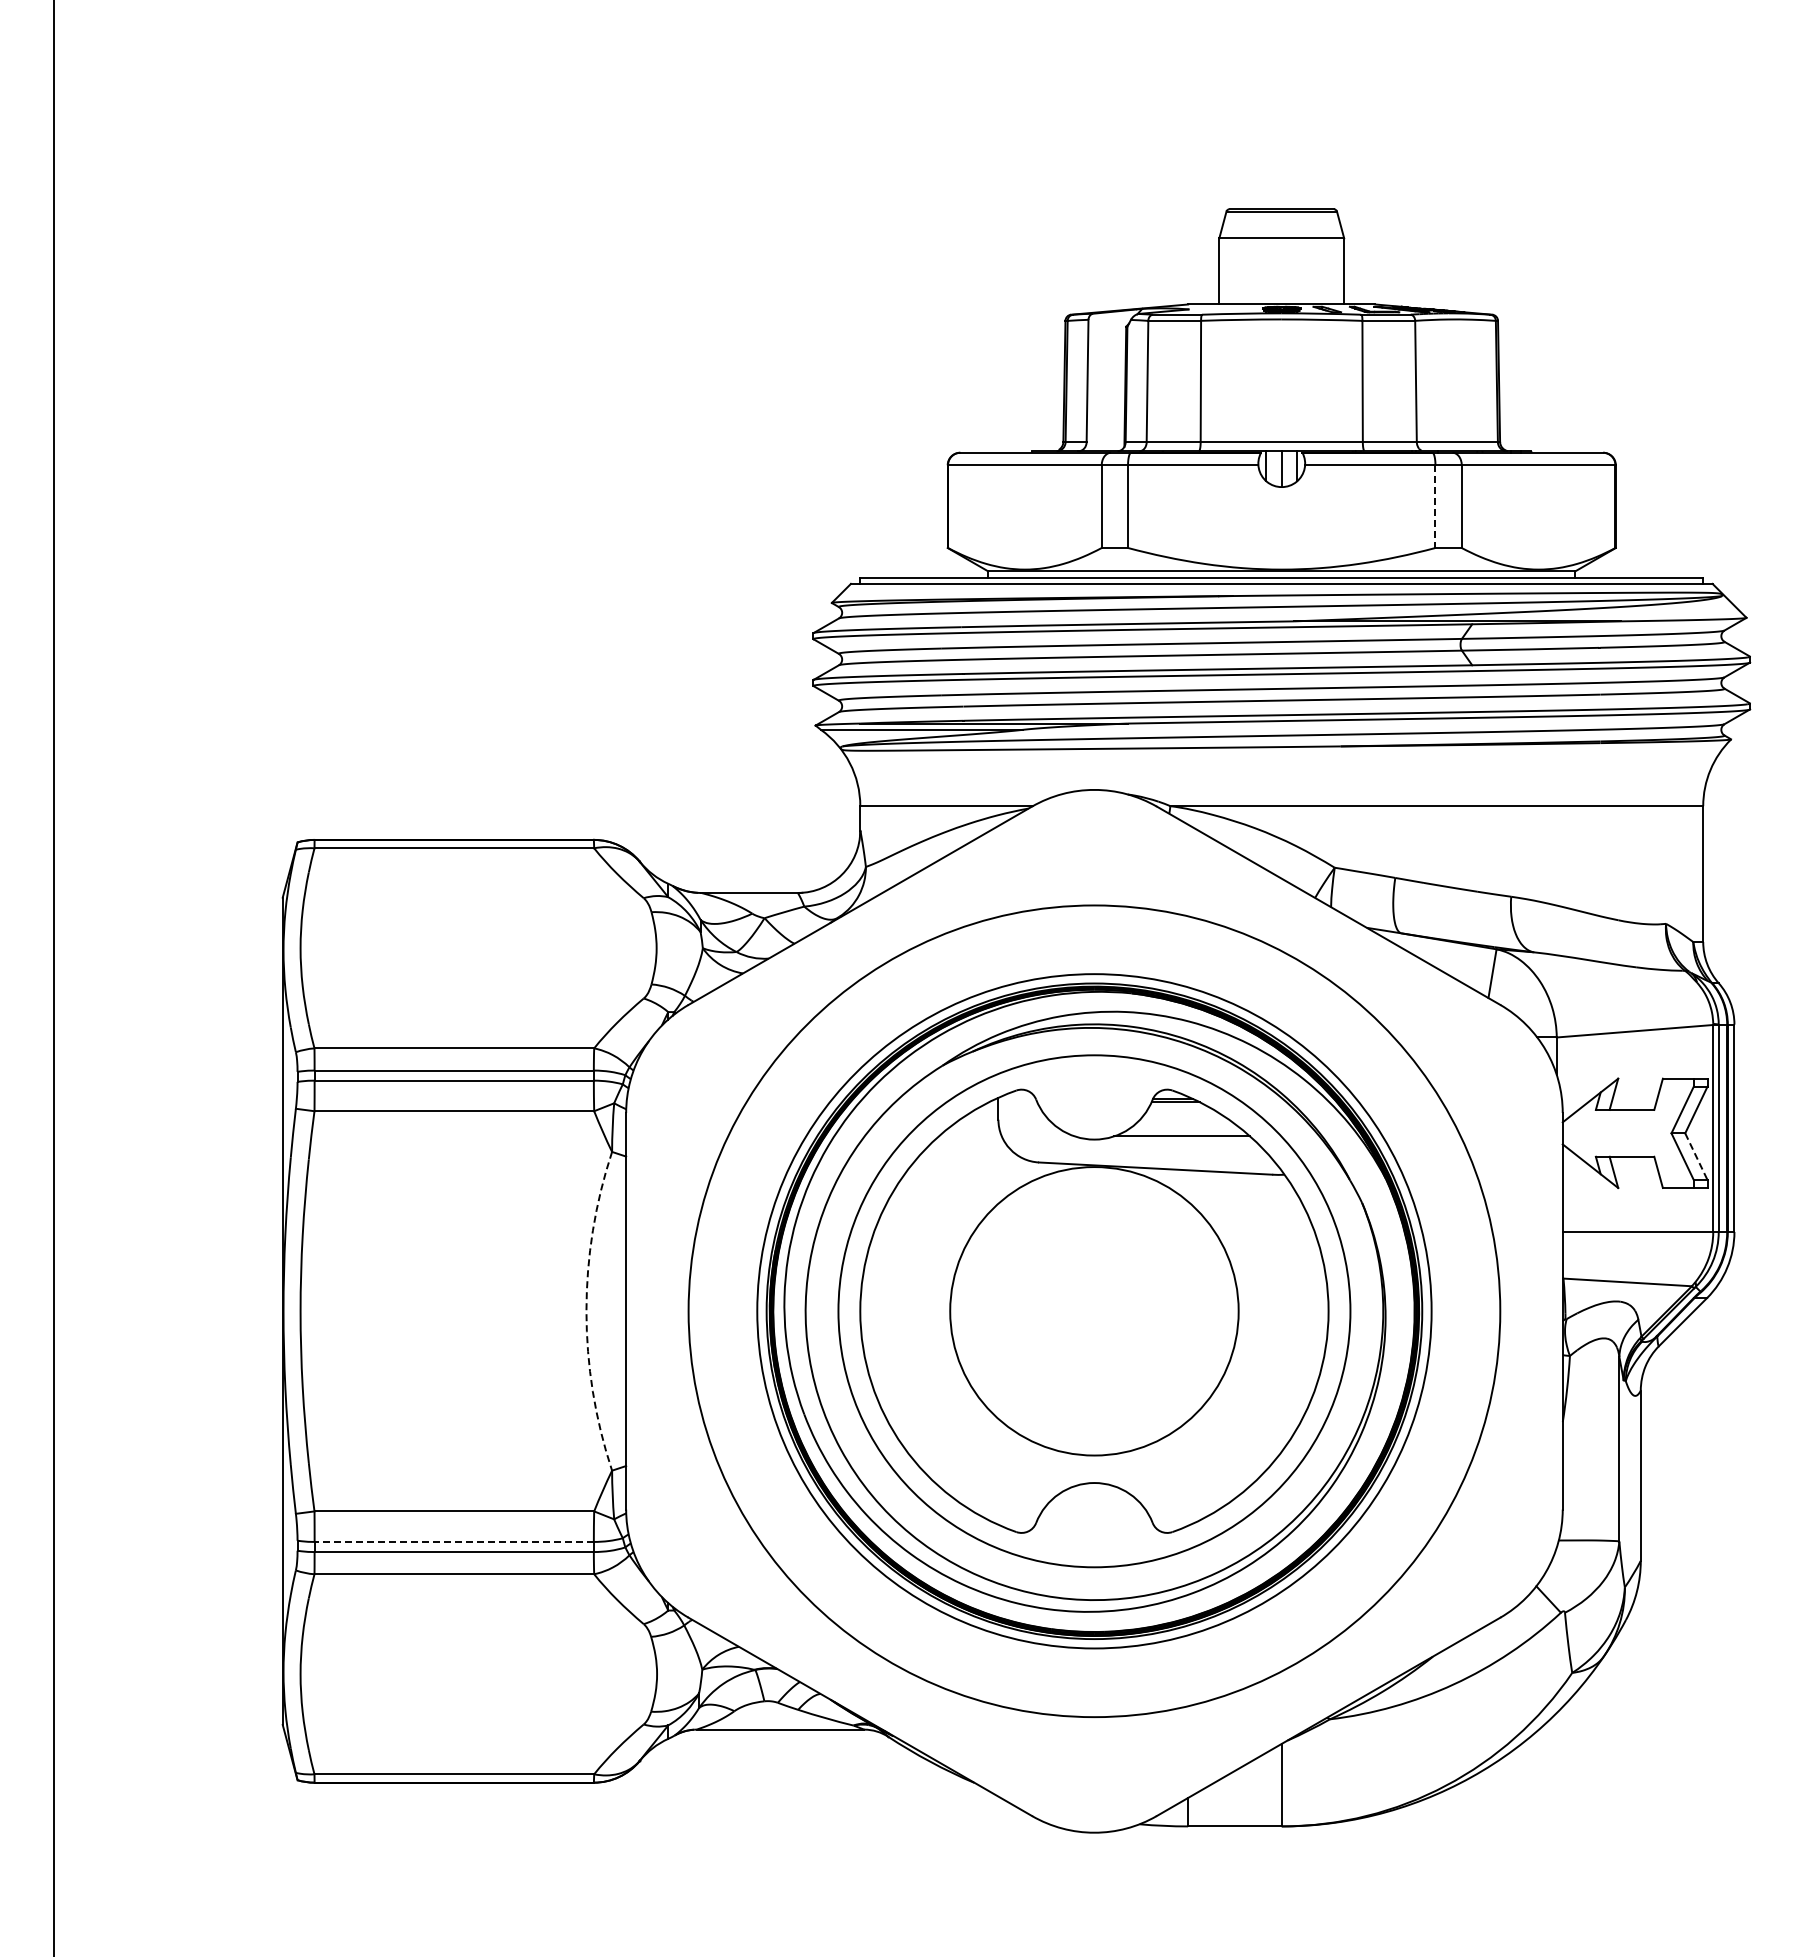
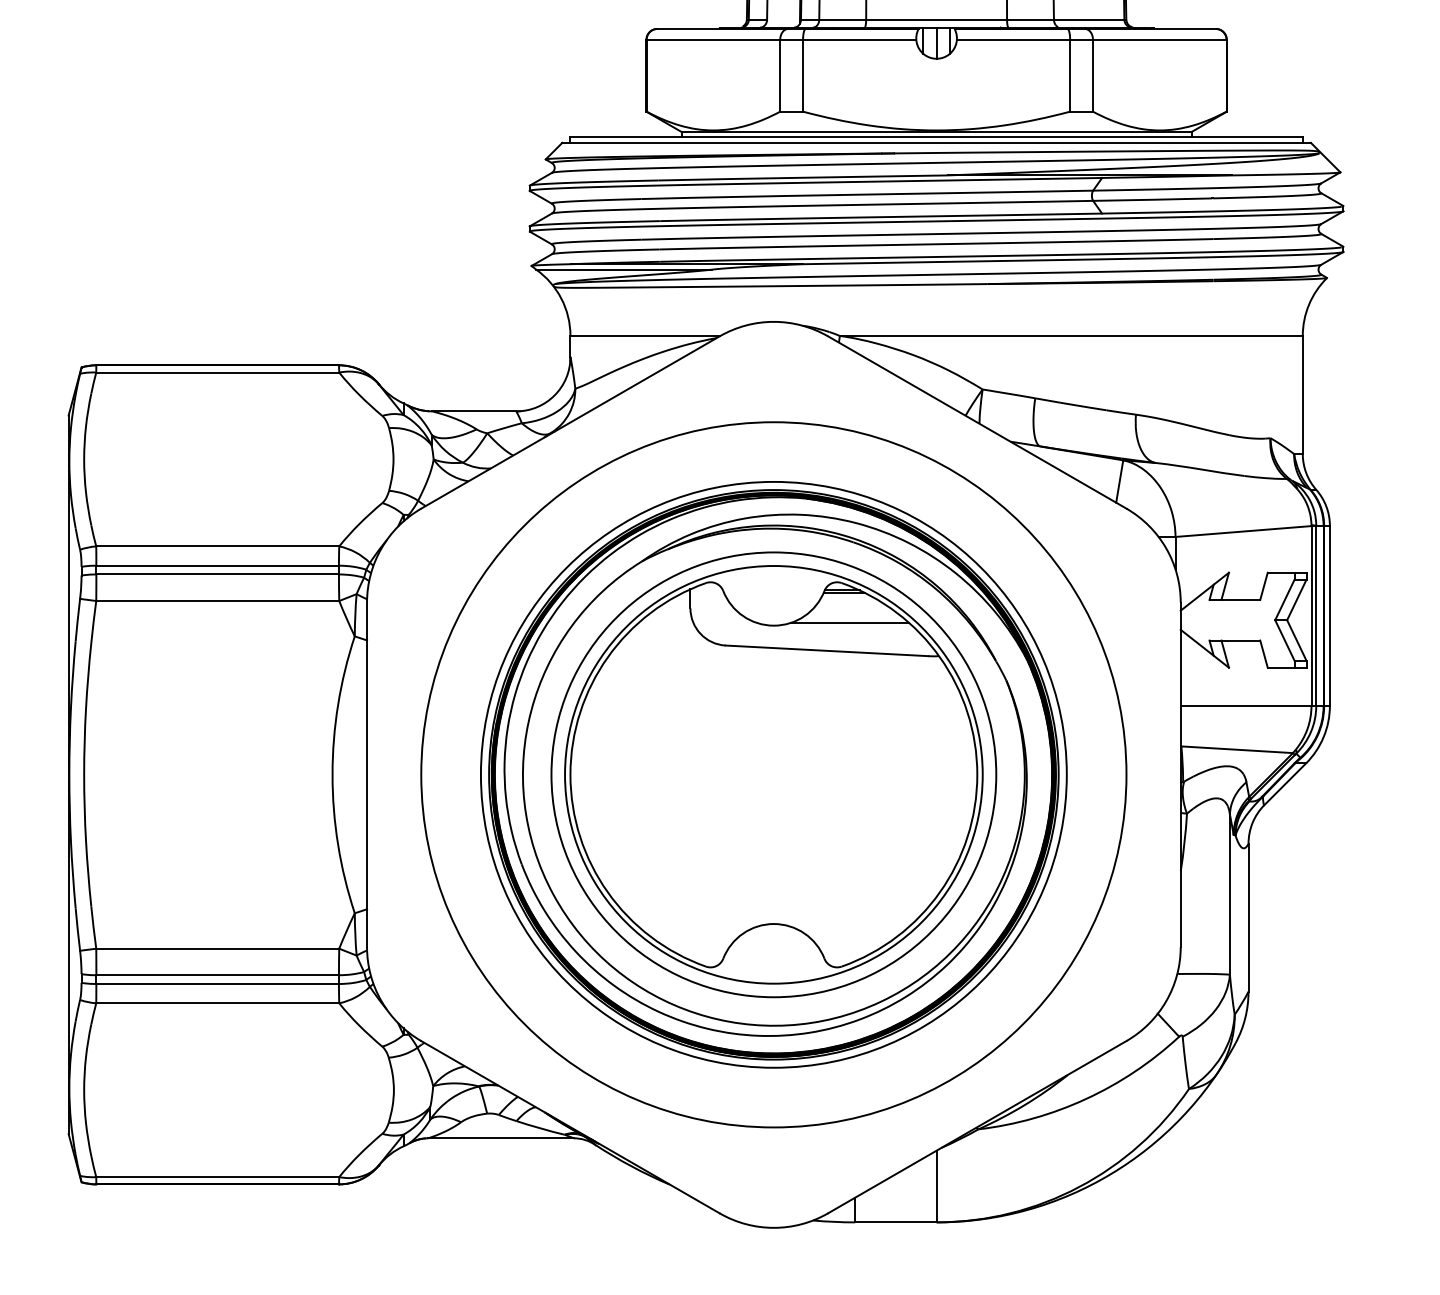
line: (1435, 507) -> (1070, 76), dashed -> solid
line: (1696, 1156) -> (1296, 640), dashed -> solid
circle: (1094, 1310) -> (773, 774), size x1.67
arc: (586, 1311) -> (332, 775), dashed -> solid
line: (454, 1541) -> (217, 974), dashed -> solid

